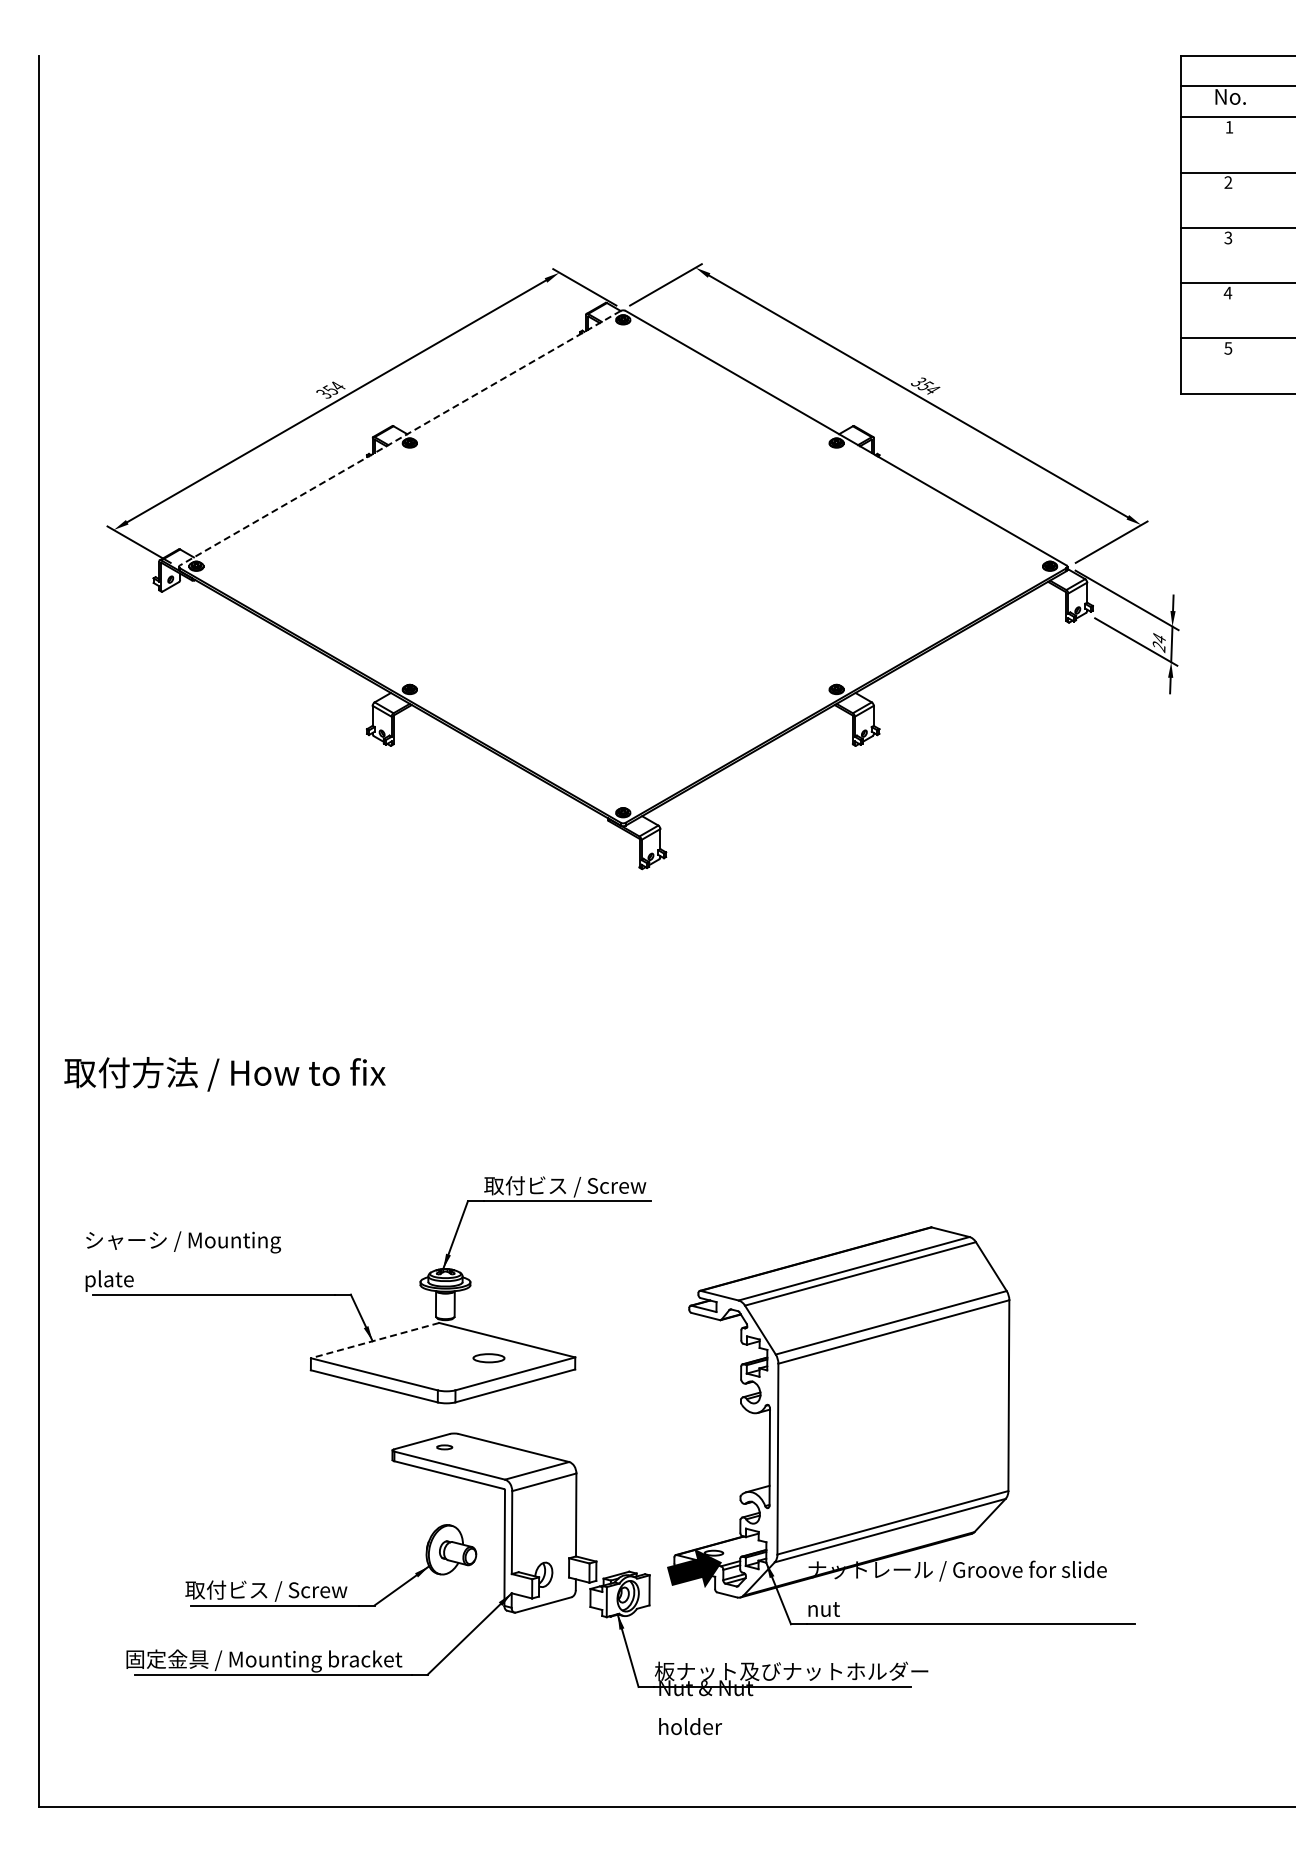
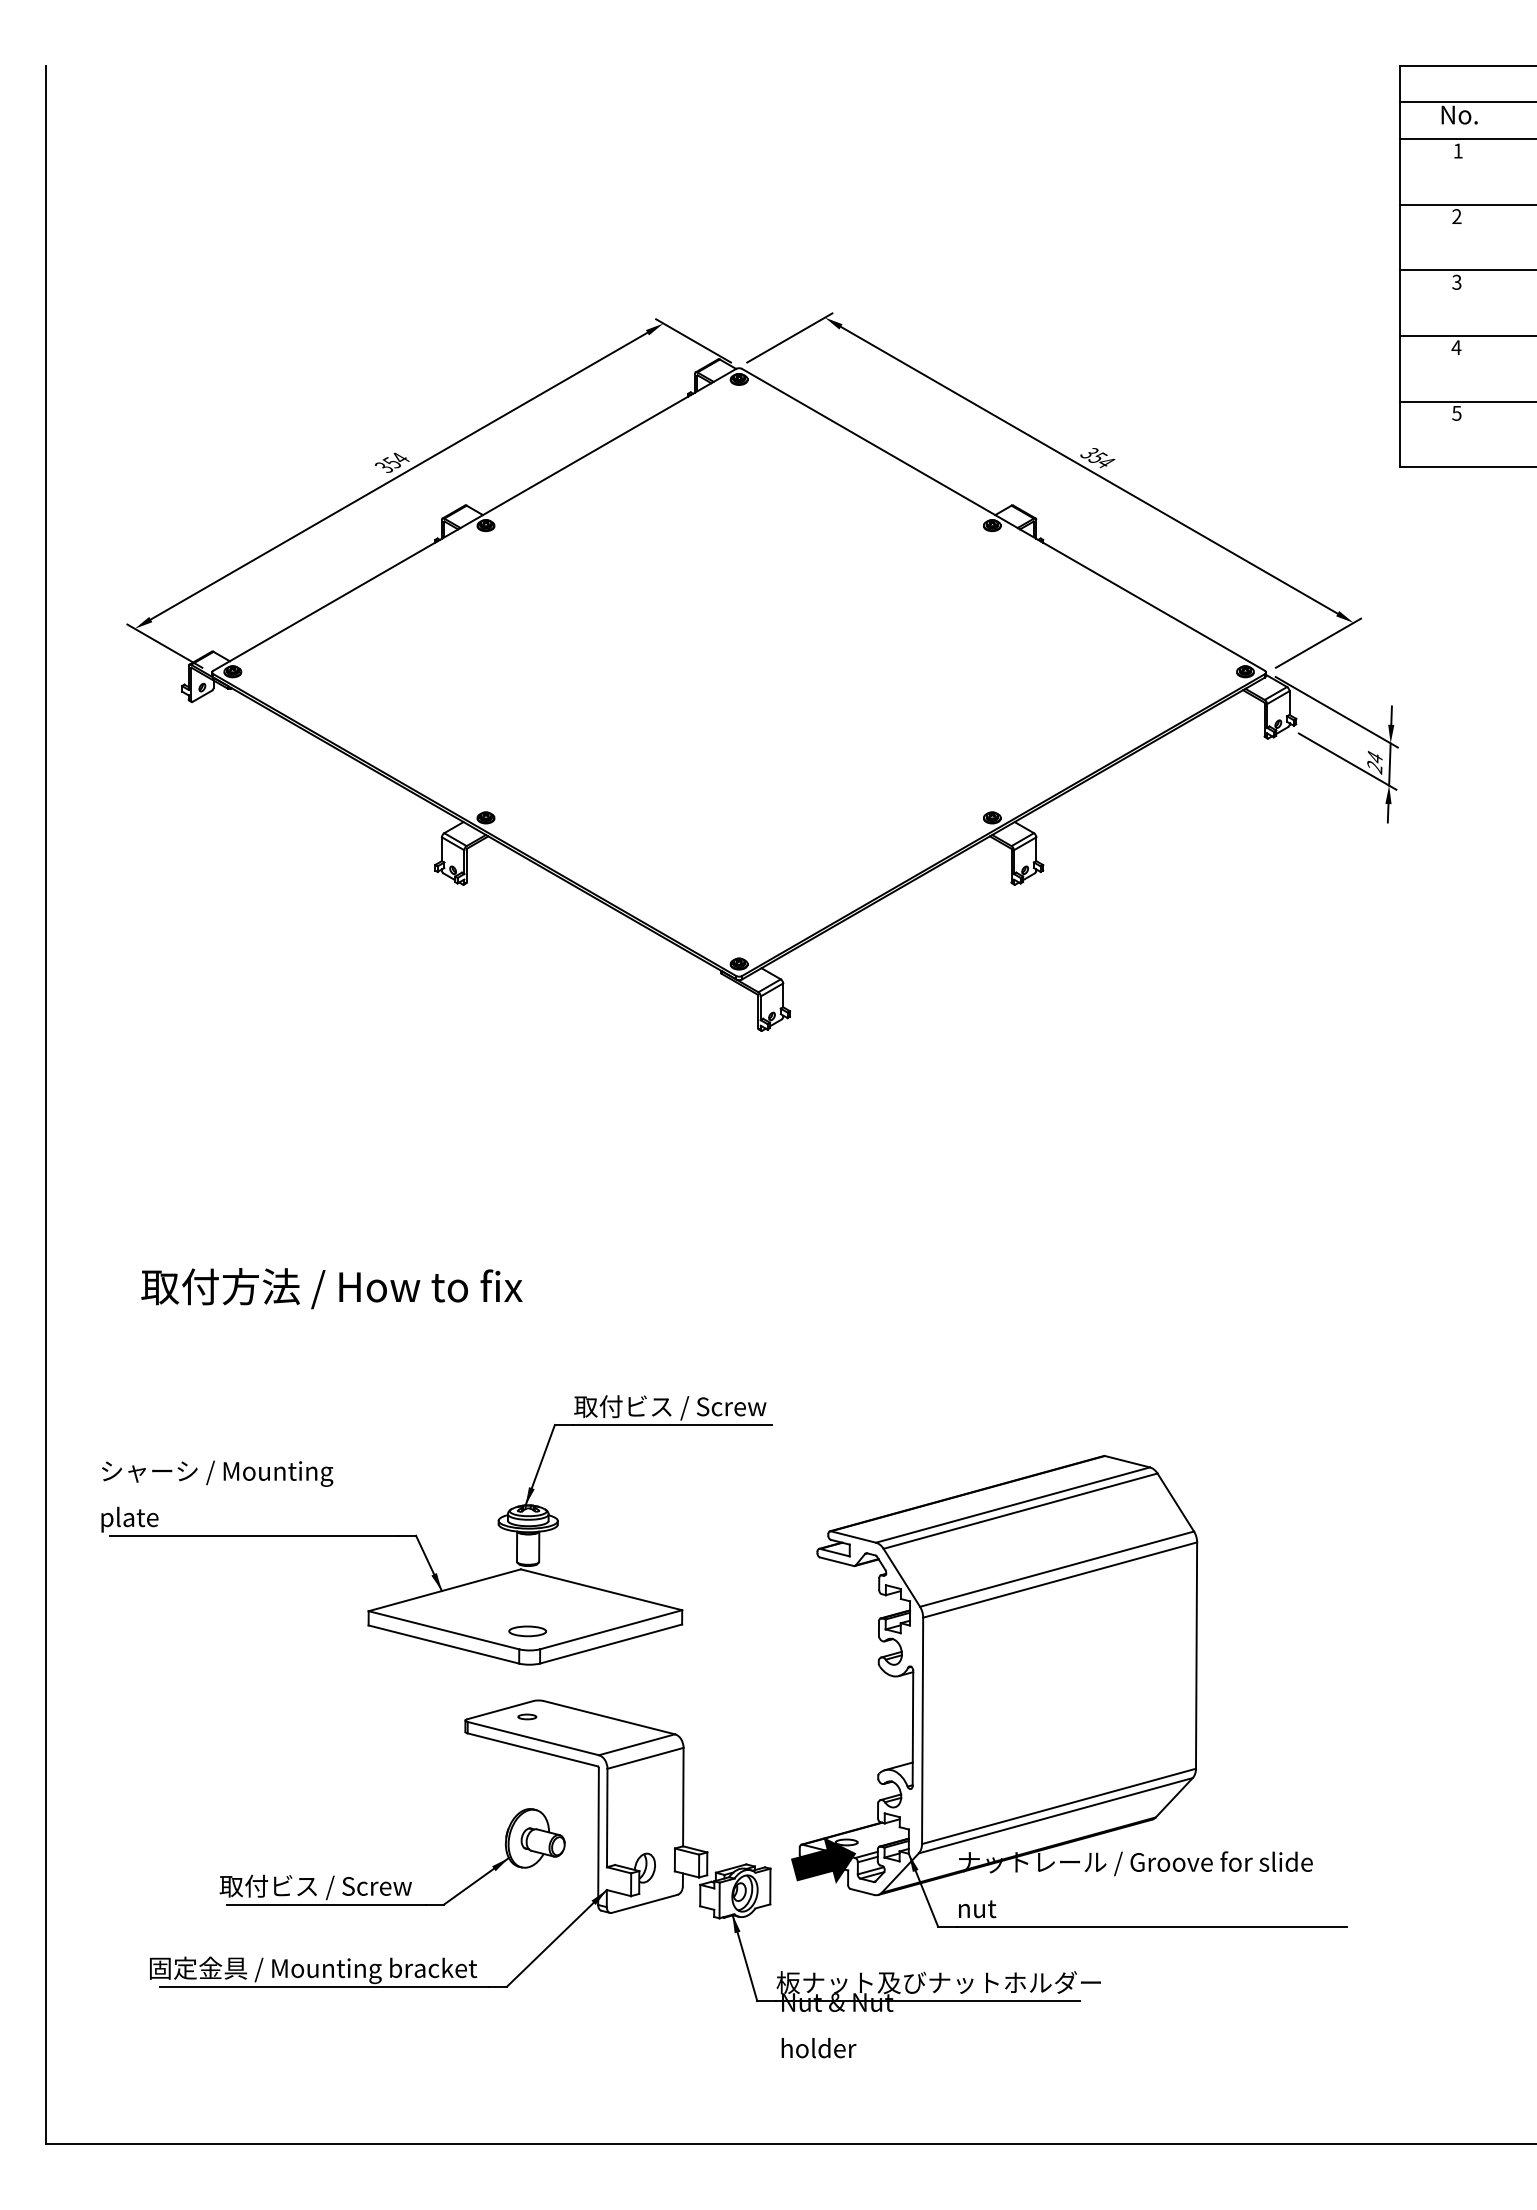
line: (399, 438) -> (473, 520), dashed -> solid
text: (224, 1074) -> (331, 1288), moved
line: (375, 1340) -> (445, 1590), dashed -> solid
part: (488, 1358) -> (527, 1631), moved

